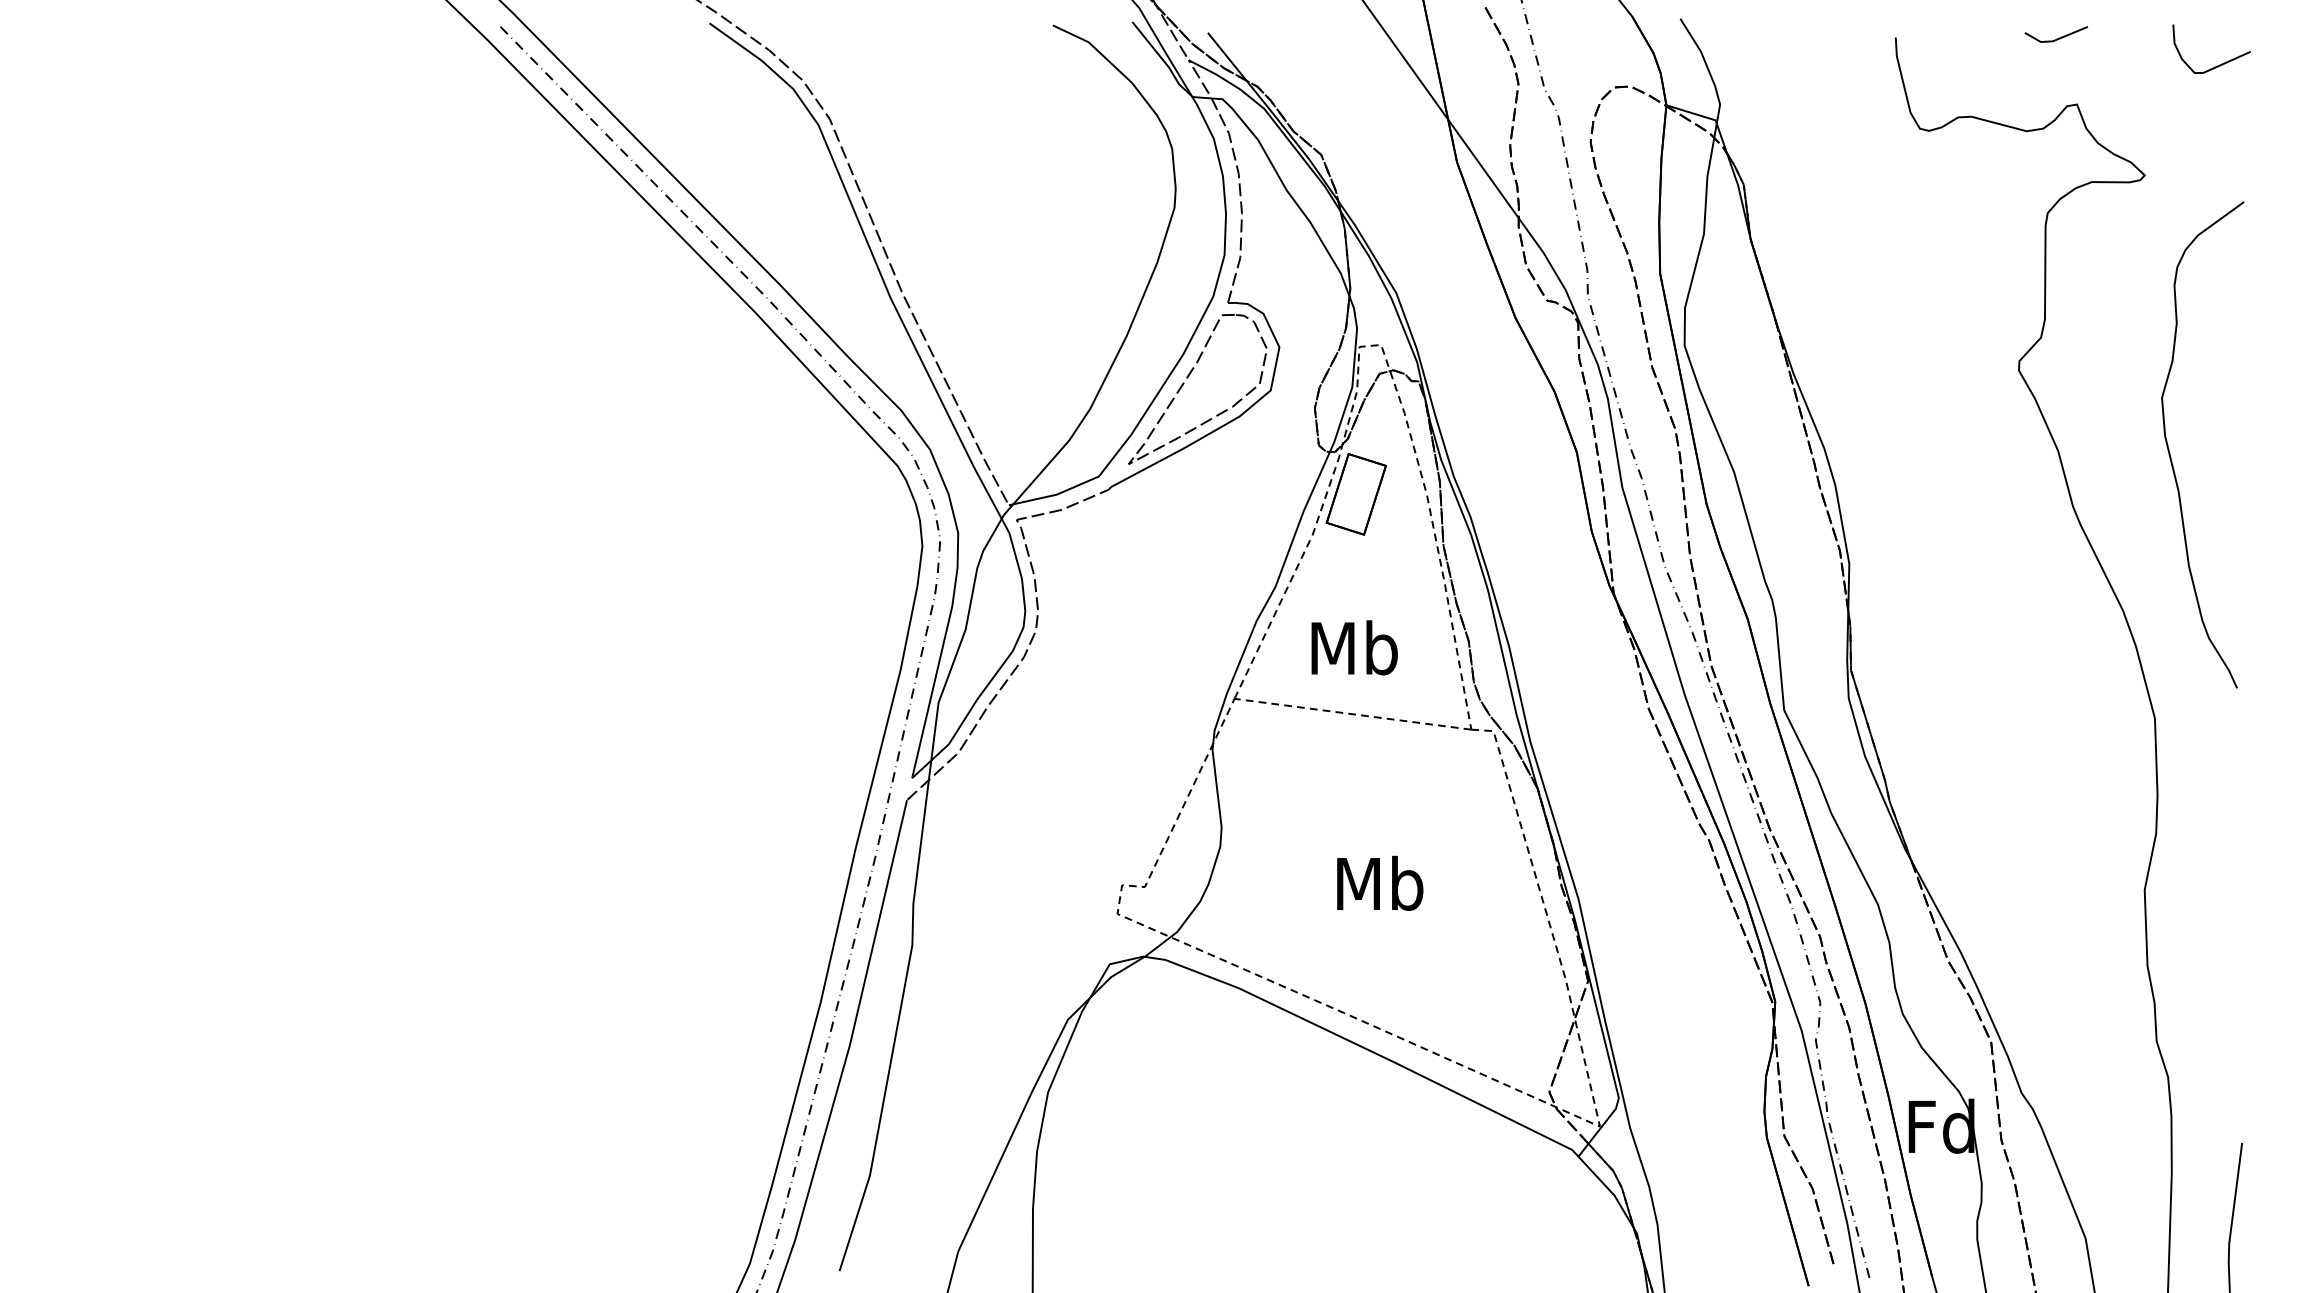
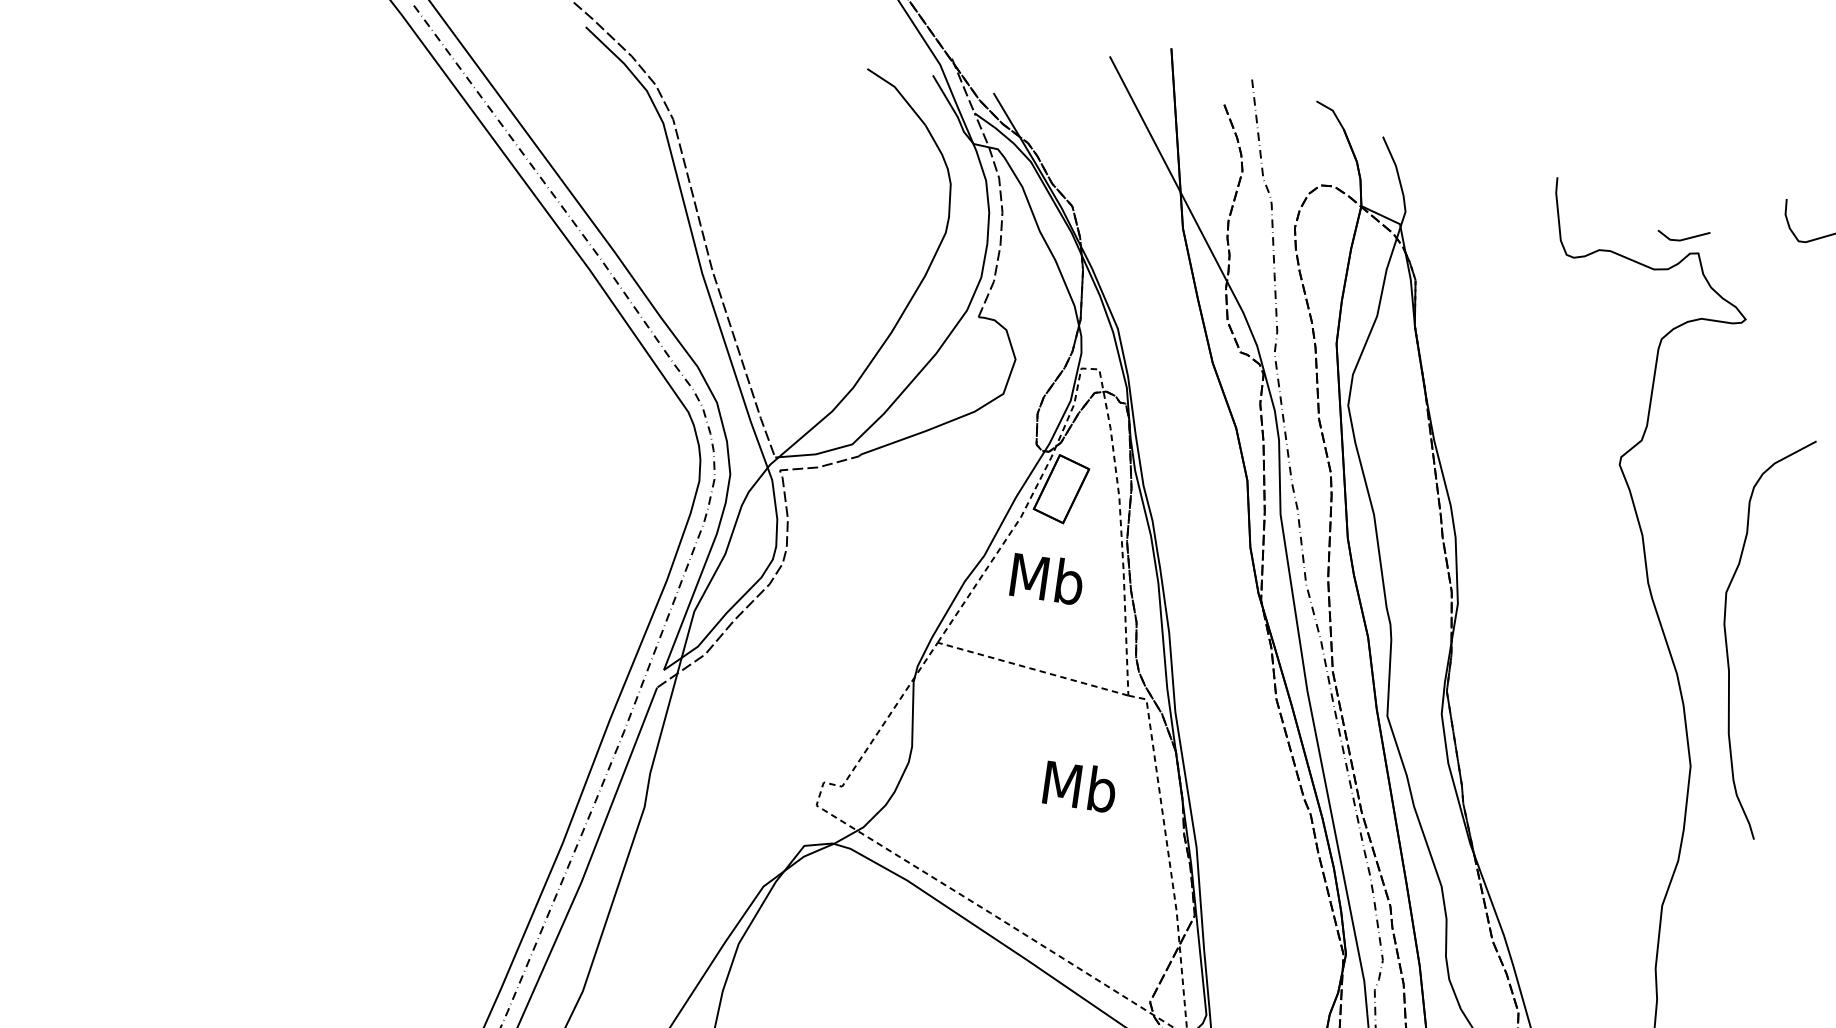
line: (2056, 38) -> (1683, 238), moved
part: (1184, 383) -> (933, 378), removed
curve: (2170, 452) -> (1726, 638), moved
text: (1354, 647) -> (1047, 578), moved
text: (1380, 882) -> (1080, 785), moved

